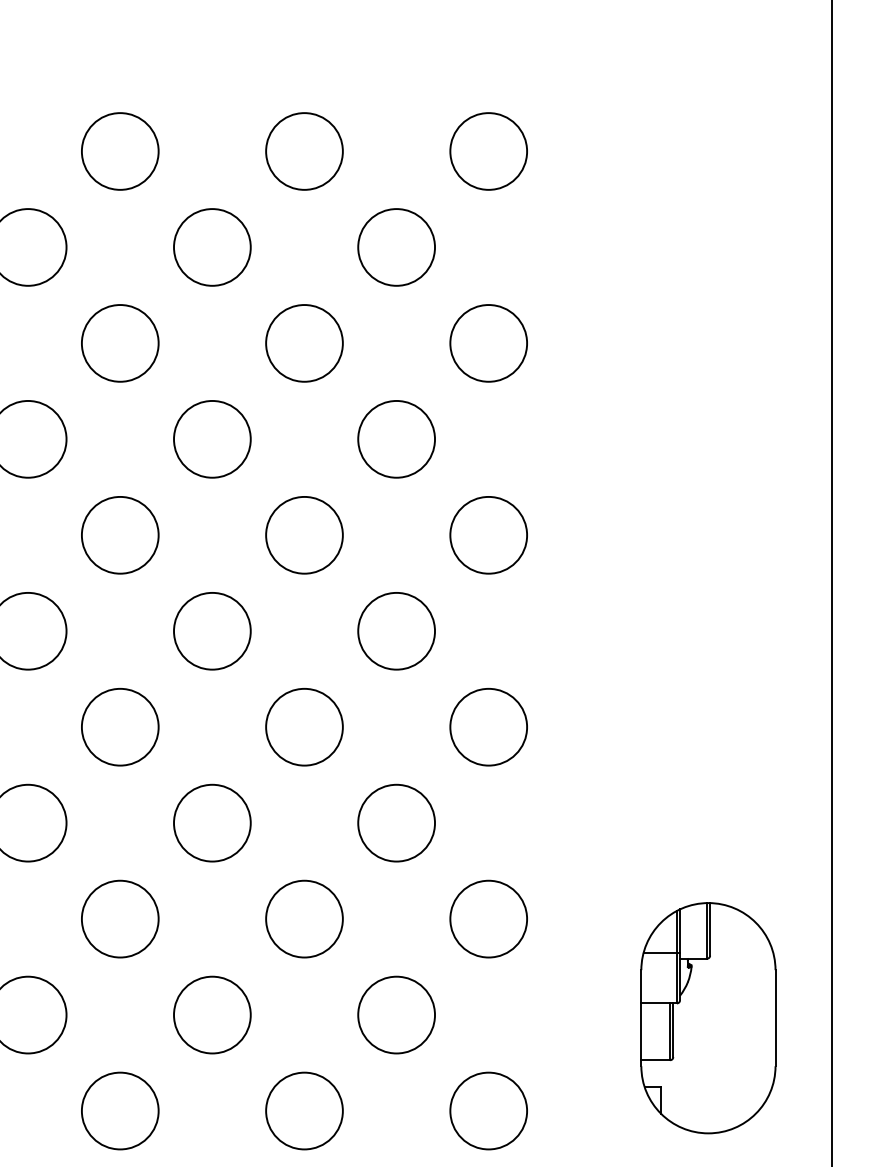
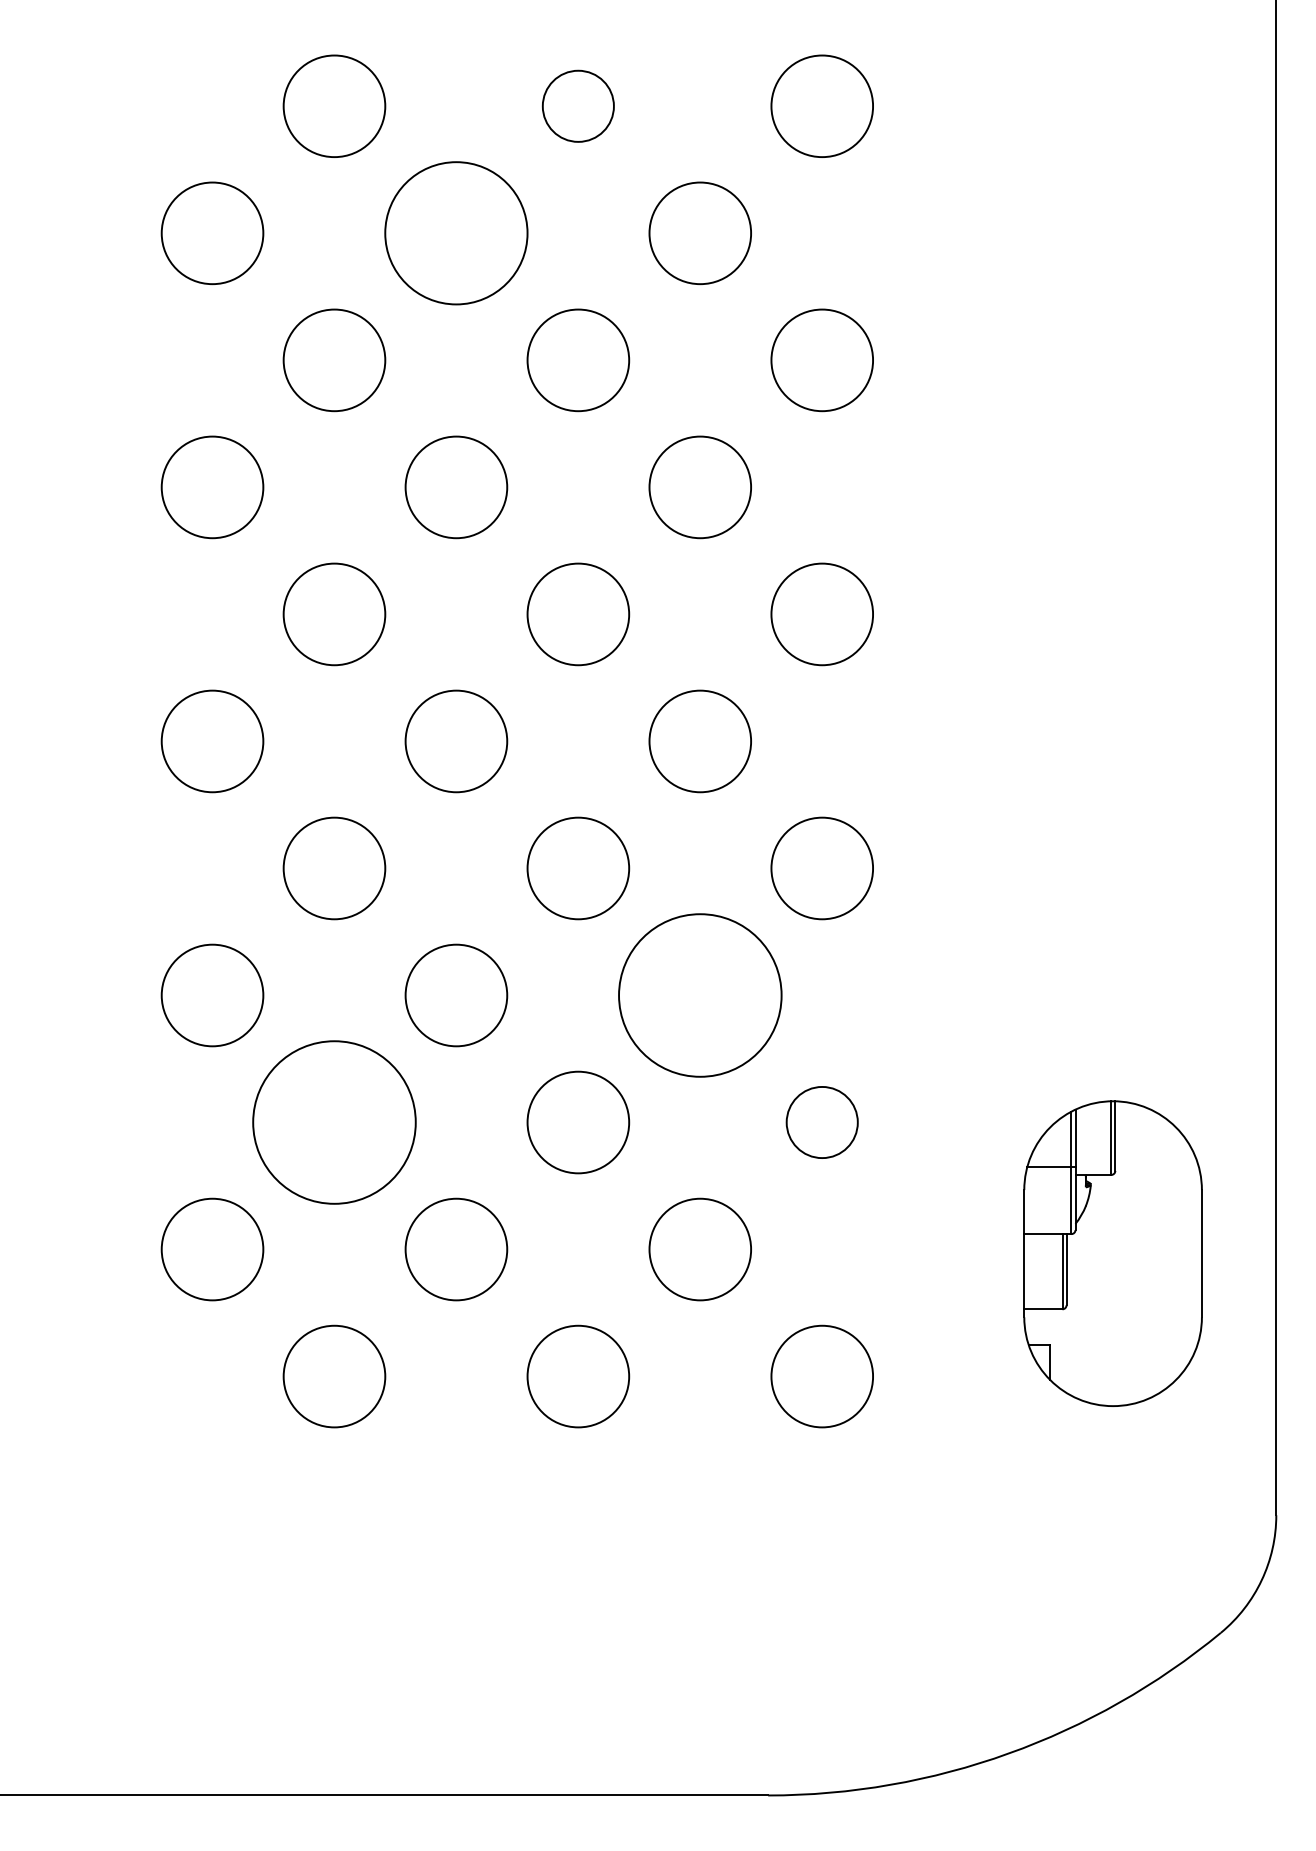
circle: (304, 151) -> (578, 106), size x0.7
circle: (212, 247) -> (456, 233), size x1.4
circle: (396, 823) -> (700, 995), size x1.6
circle: (120, 919) -> (334, 1122), size x1.6
circle: (488, 919) -> (822, 1122), size x0.7

